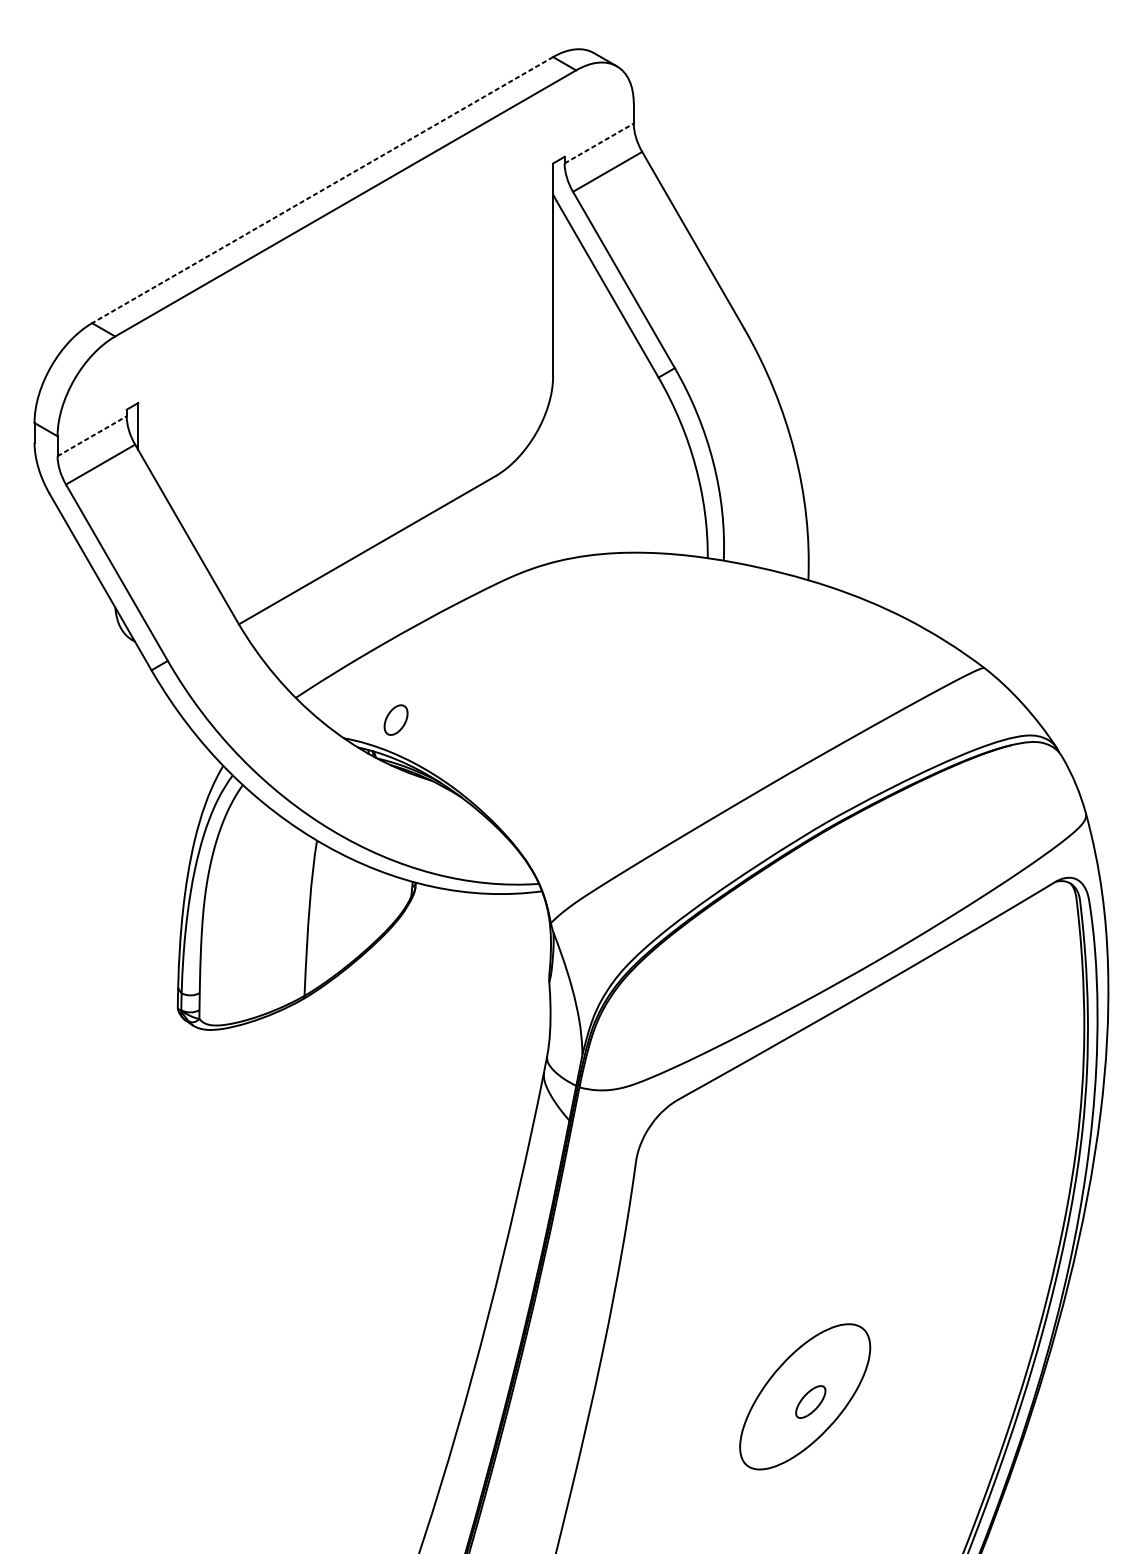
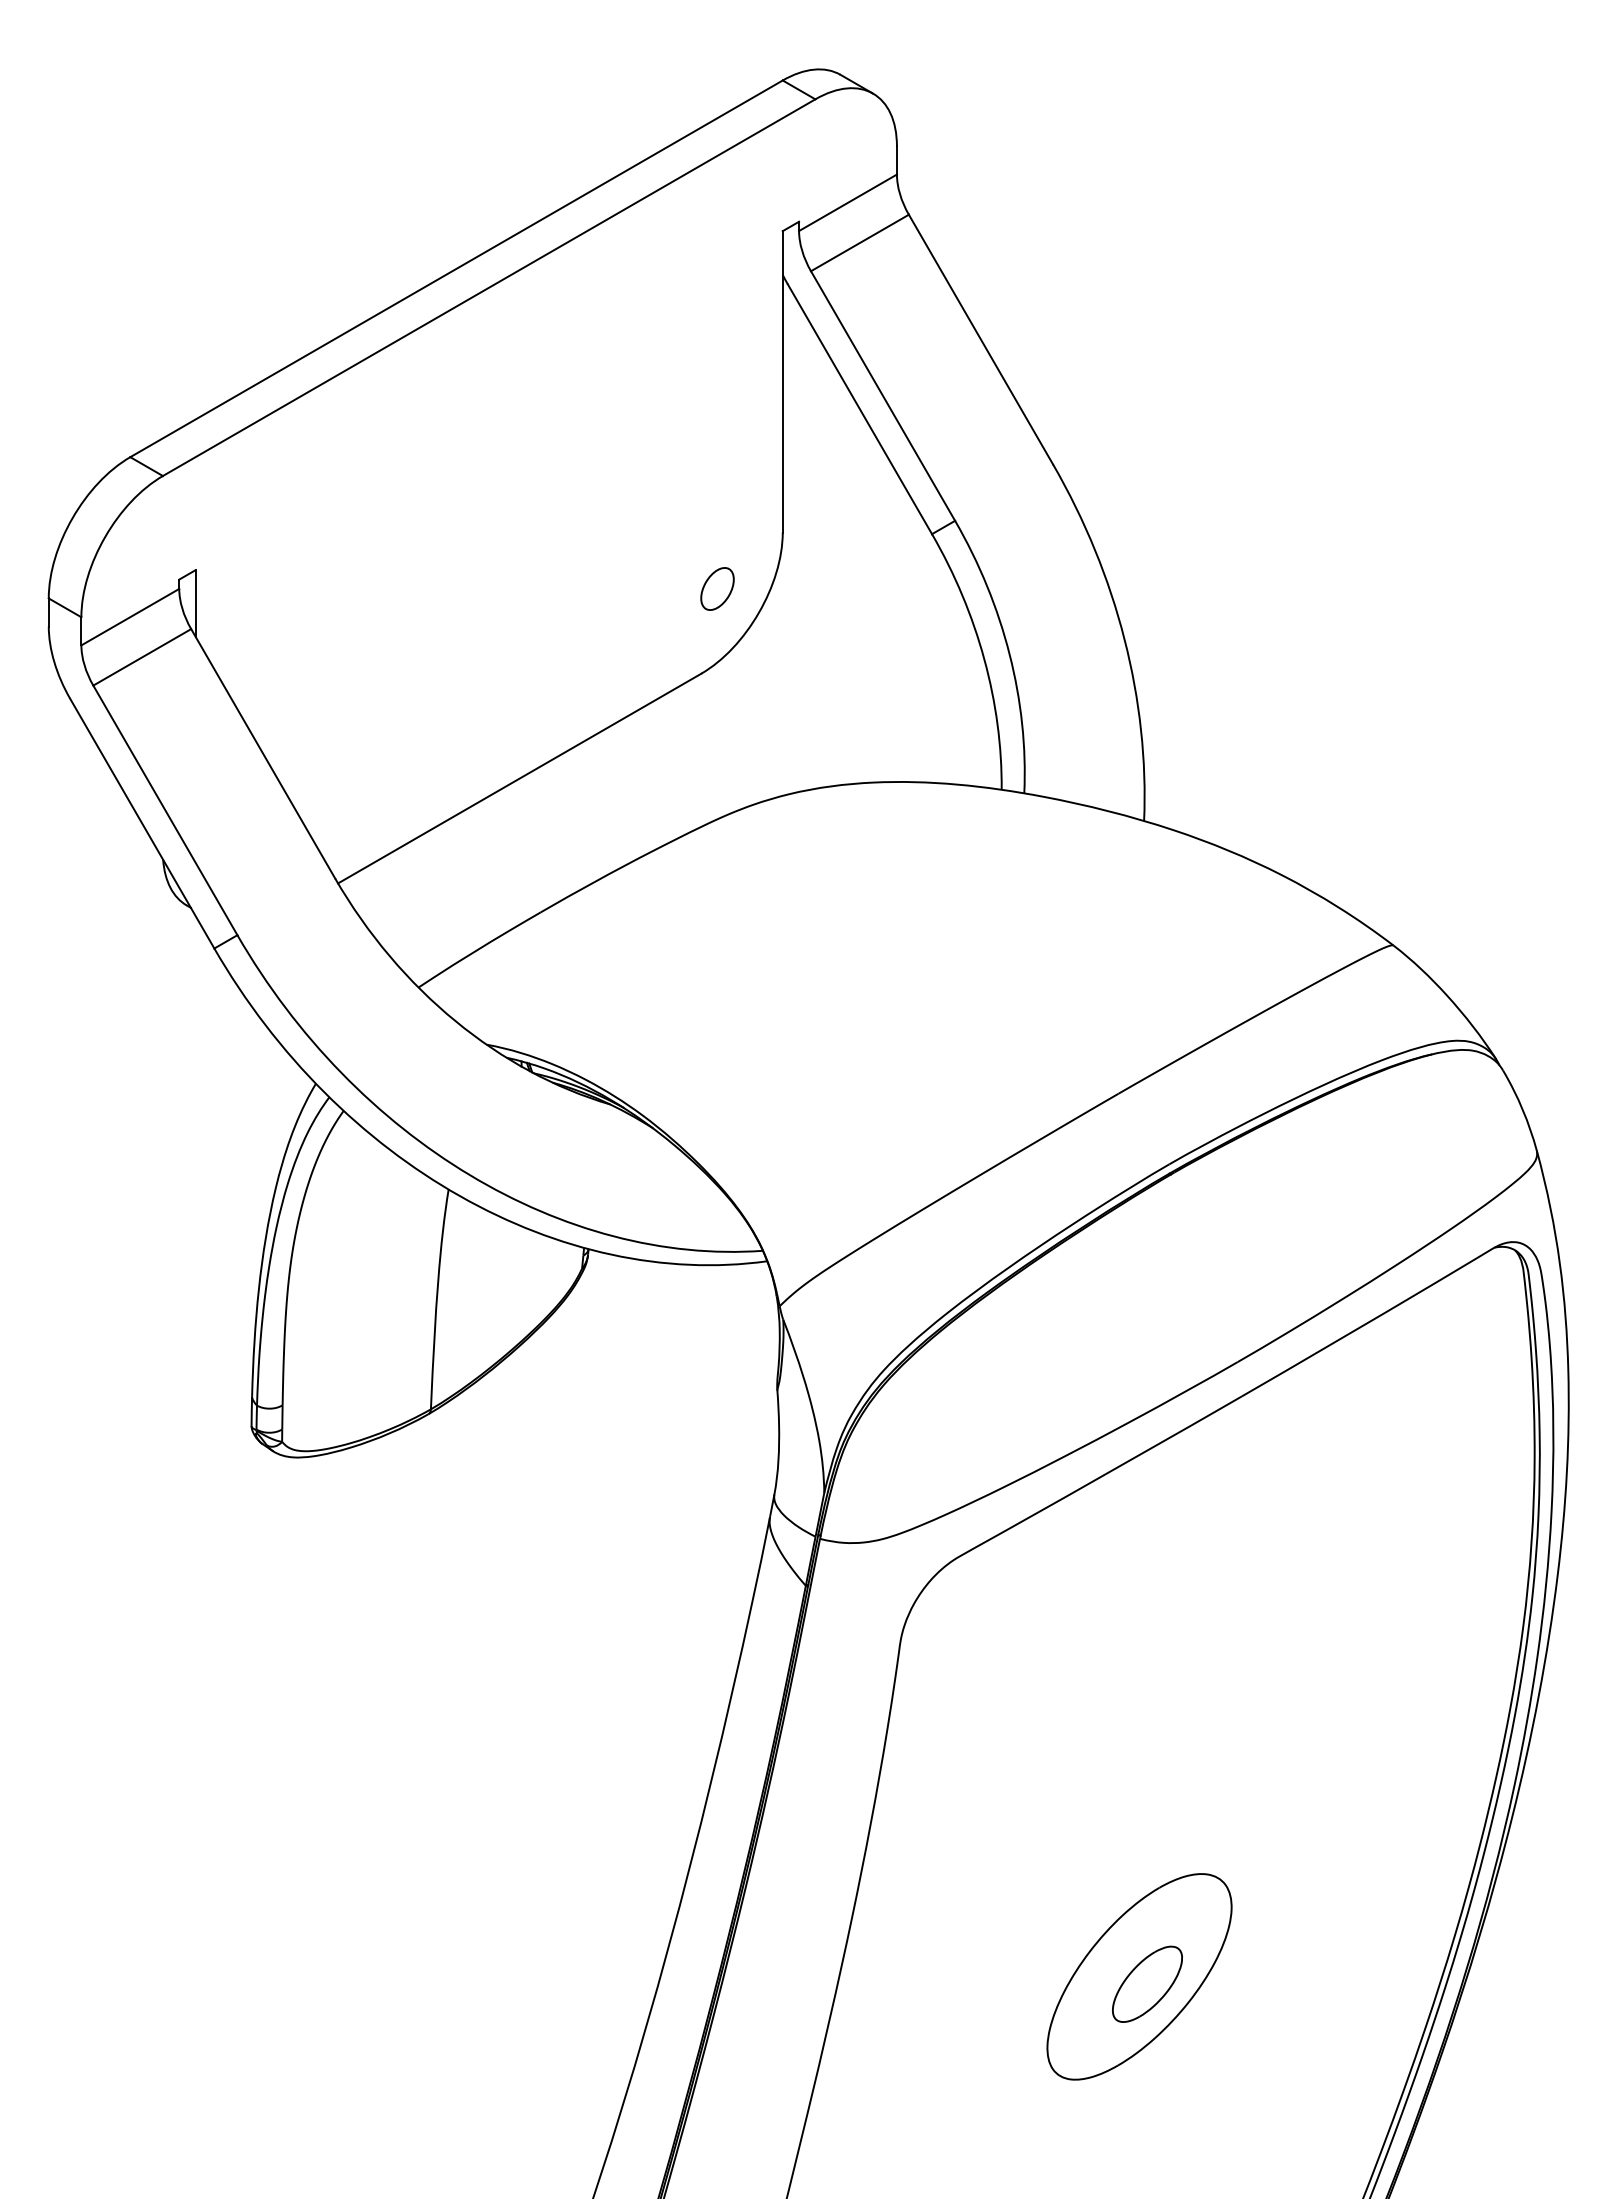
line: (599, 143) -> (848, 202), dashed -> solid
line: (322, 189) -> (456, 268), dashed -> solid
line: (92, 436) -> (130, 617), dashed -> solid
part: (396, 719) -> (717, 588), moved
part: (810, 1401) -> (1147, 1983), size x1.67

